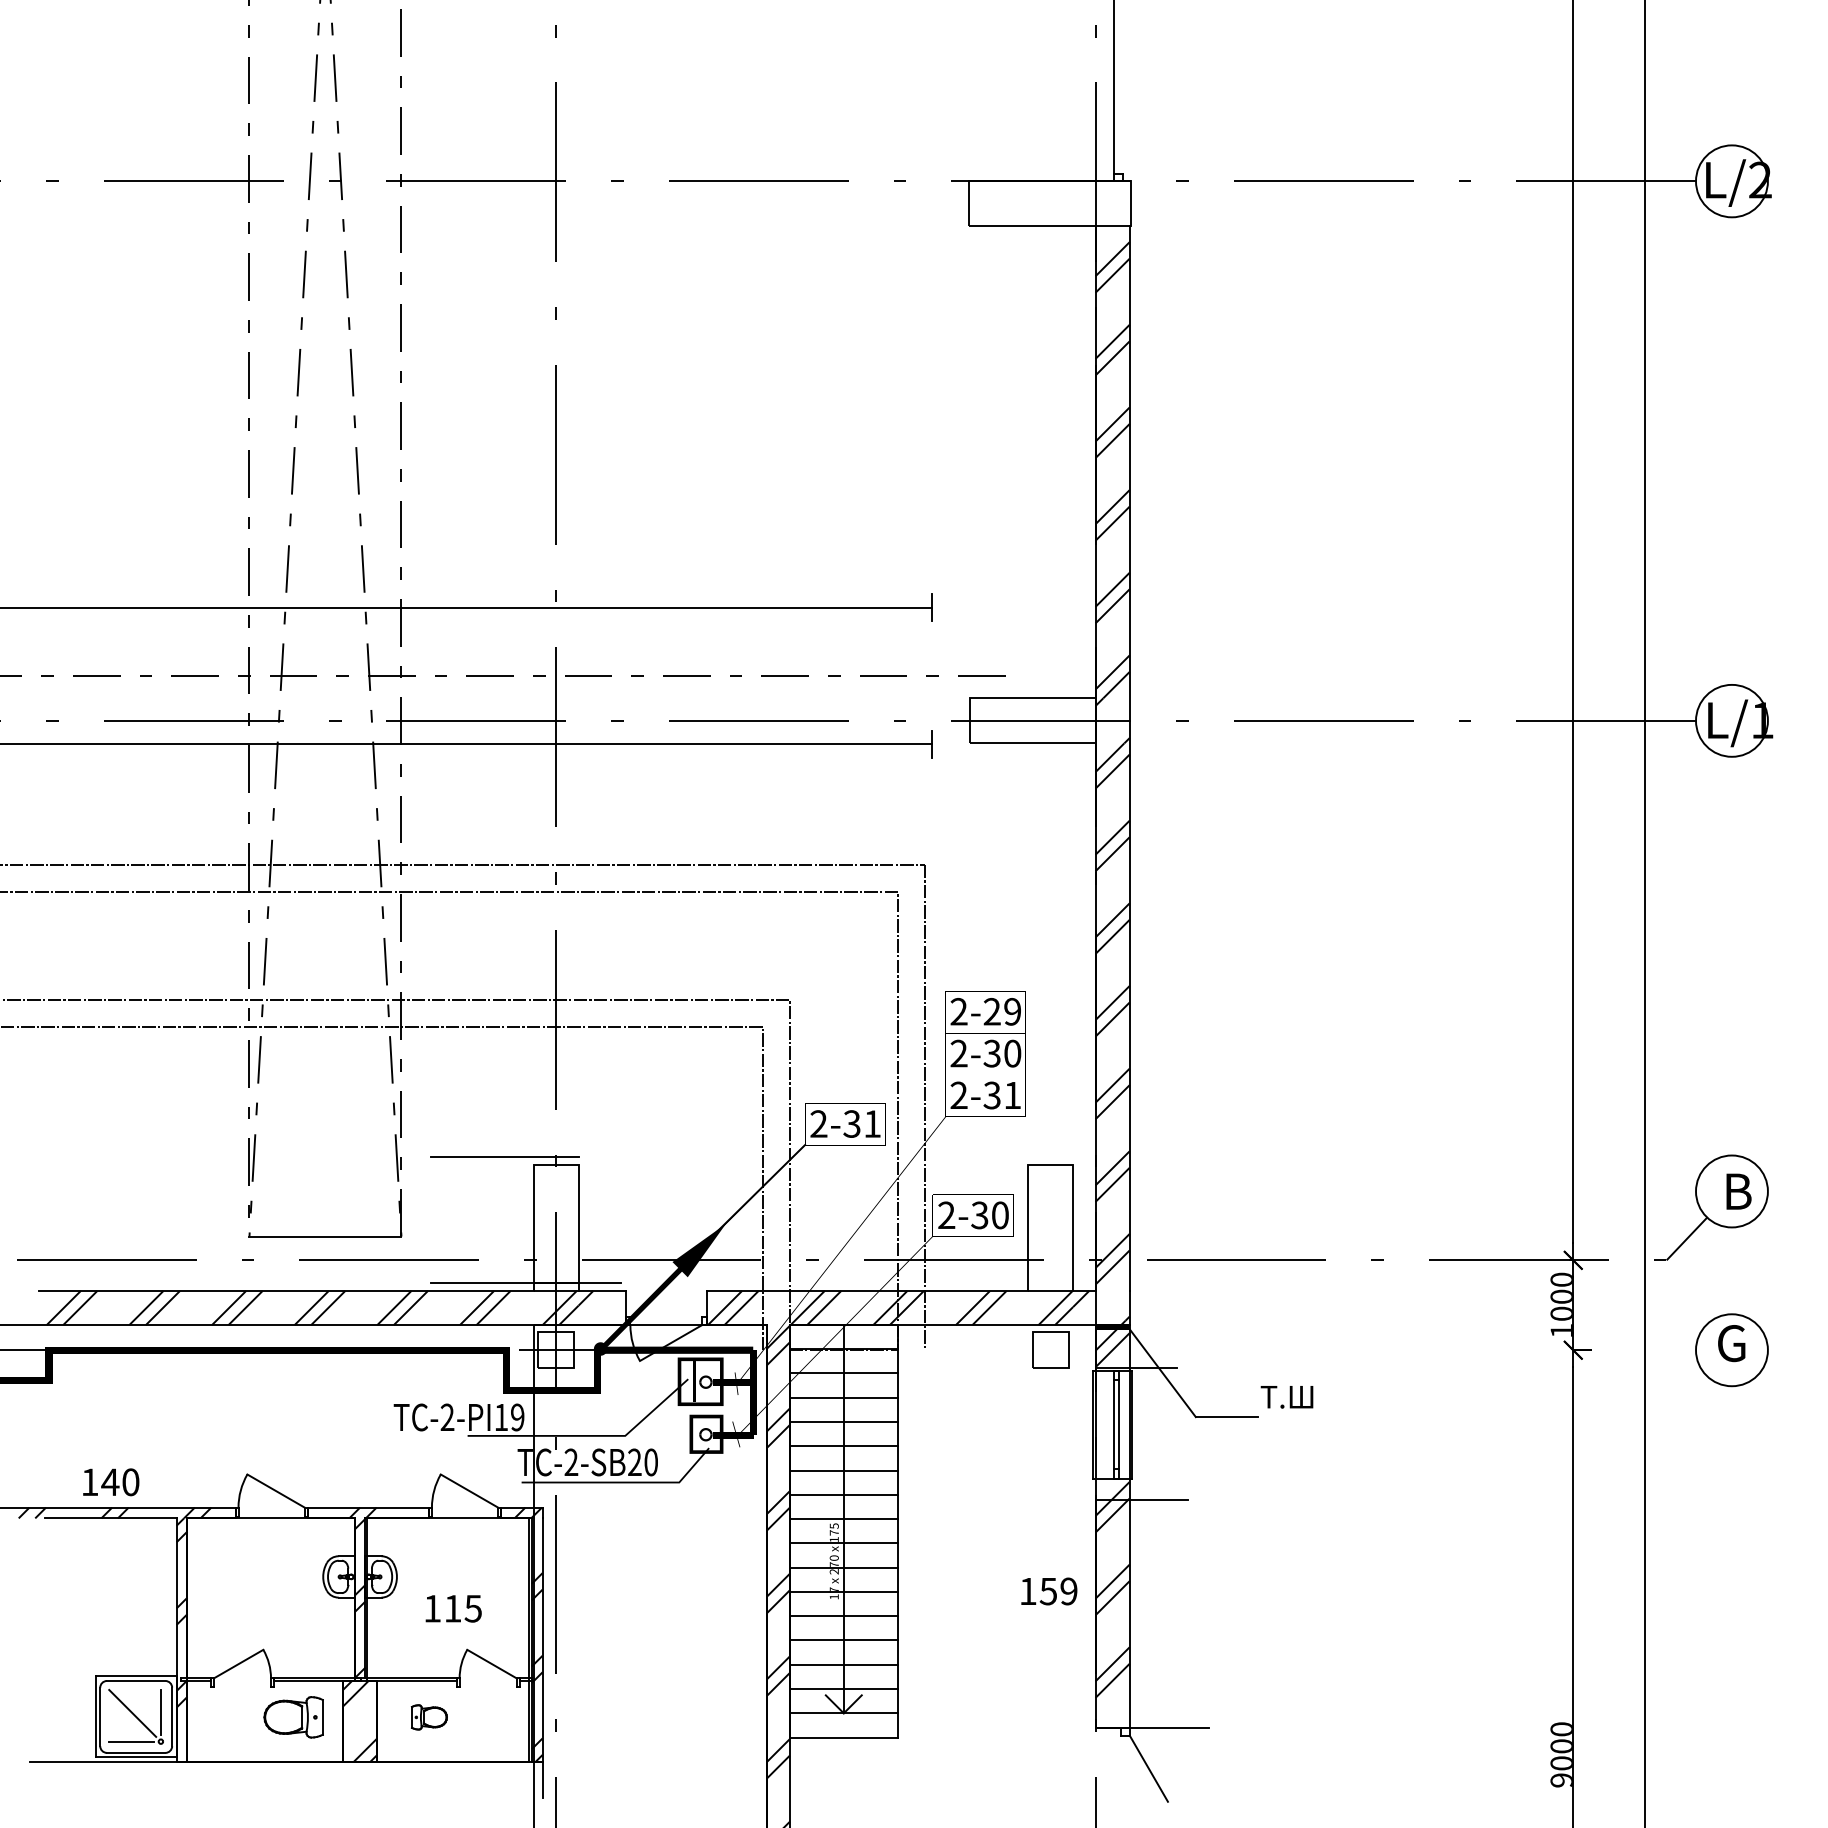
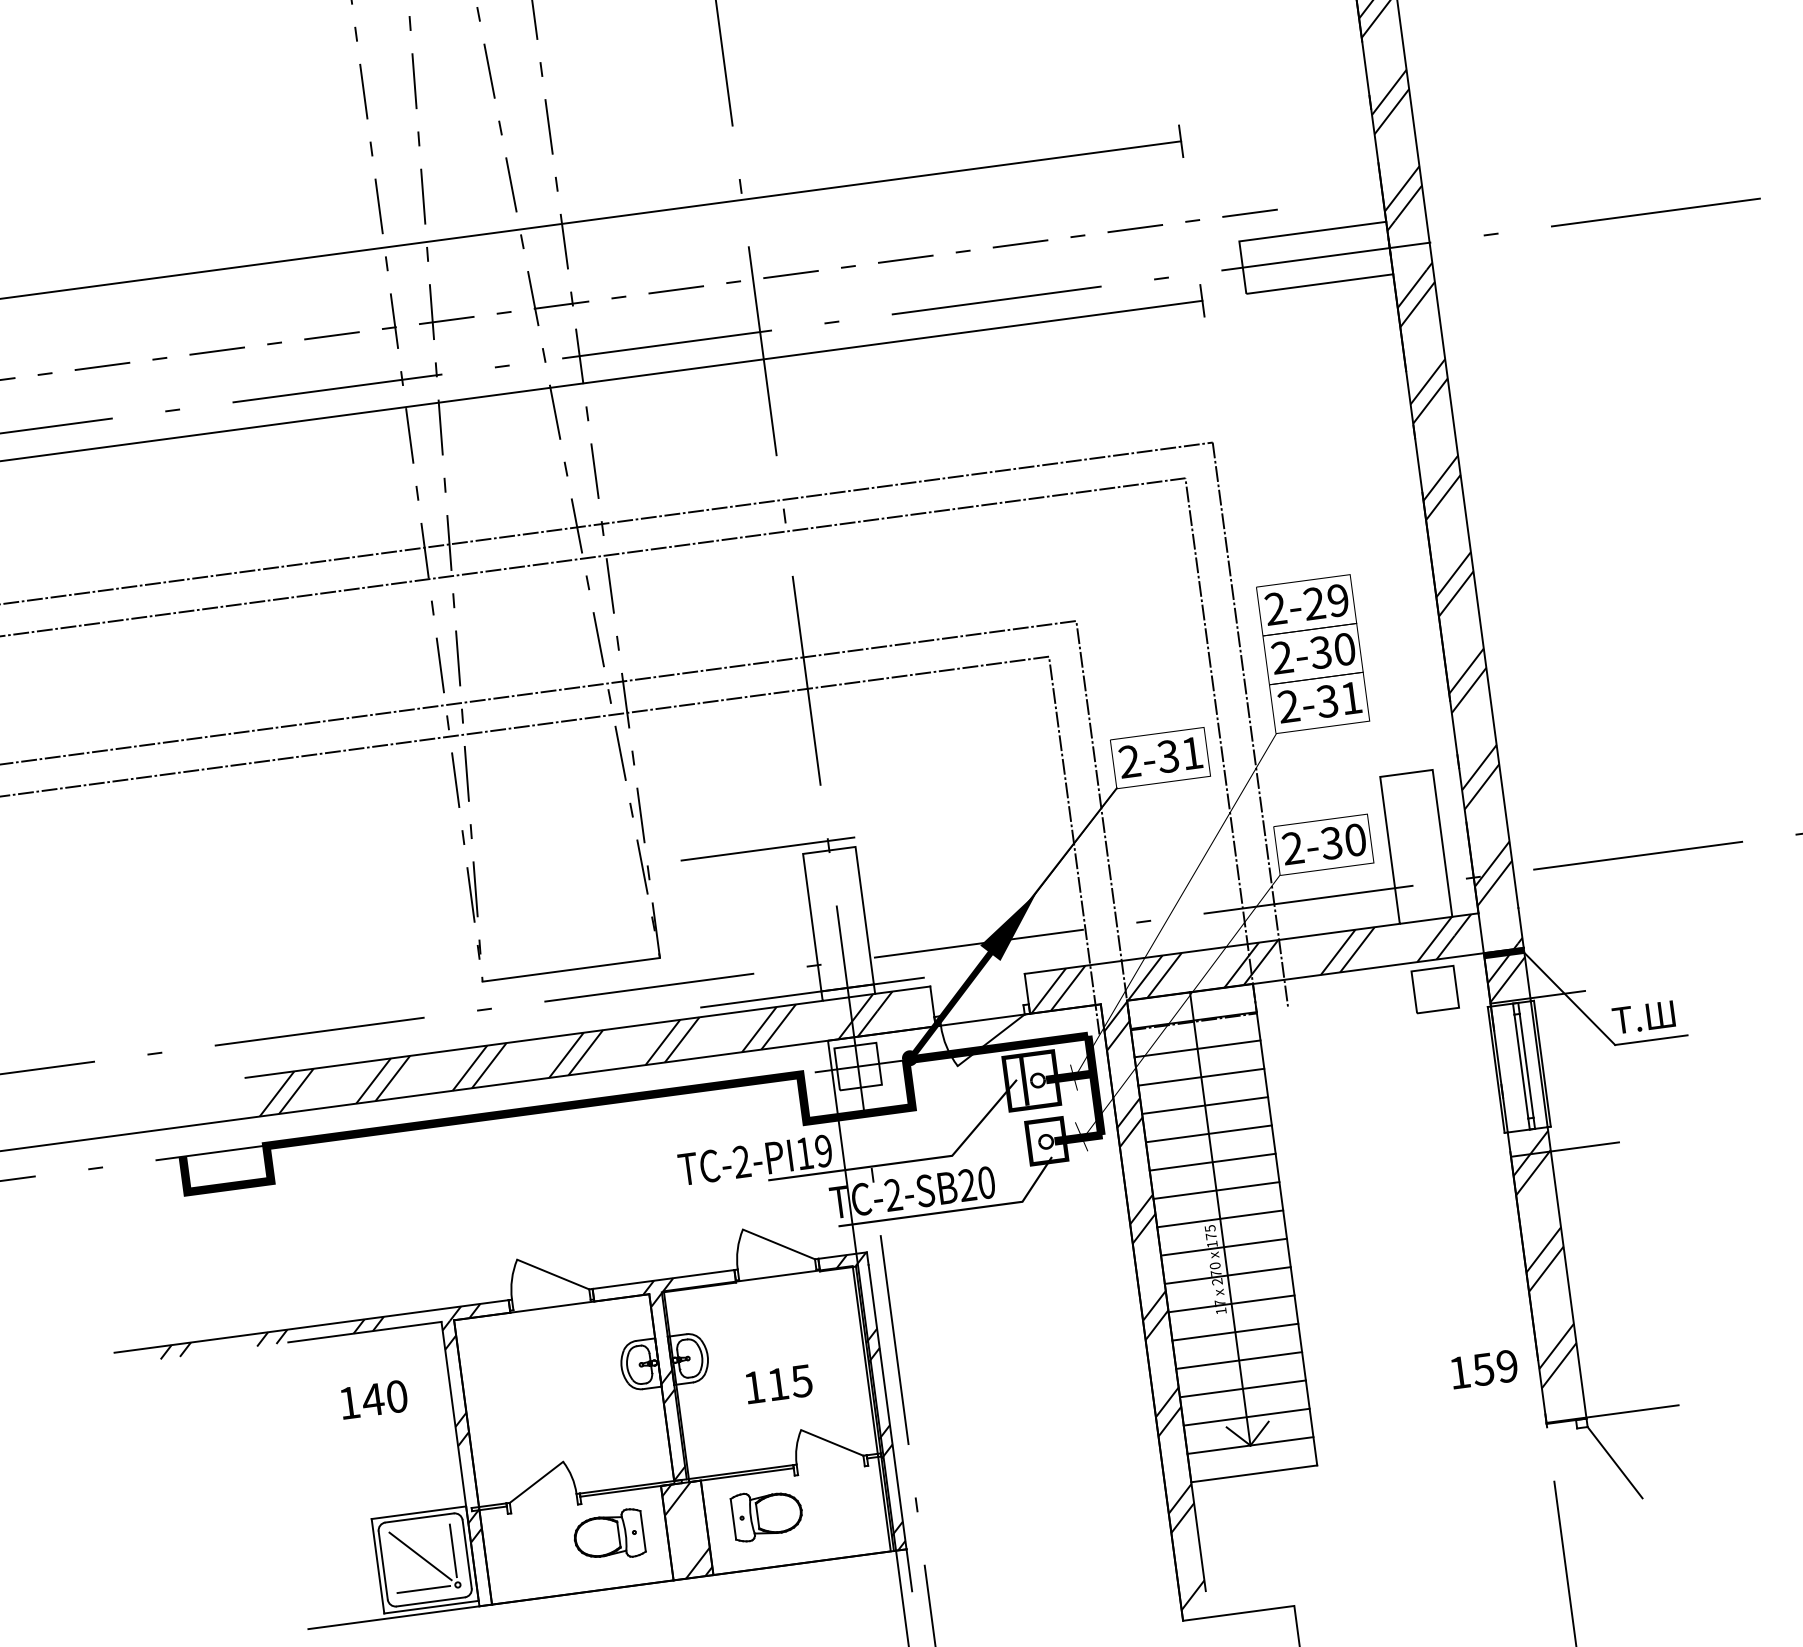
text: (1286, 1397) -> (1643, 1017), moved
text: (111, 1482) -> (374, 1399), moved
text: (1049, 1591) -> (1484, 1369), moved
part: (429, 1717) -> (767, 1514), size x1.67

